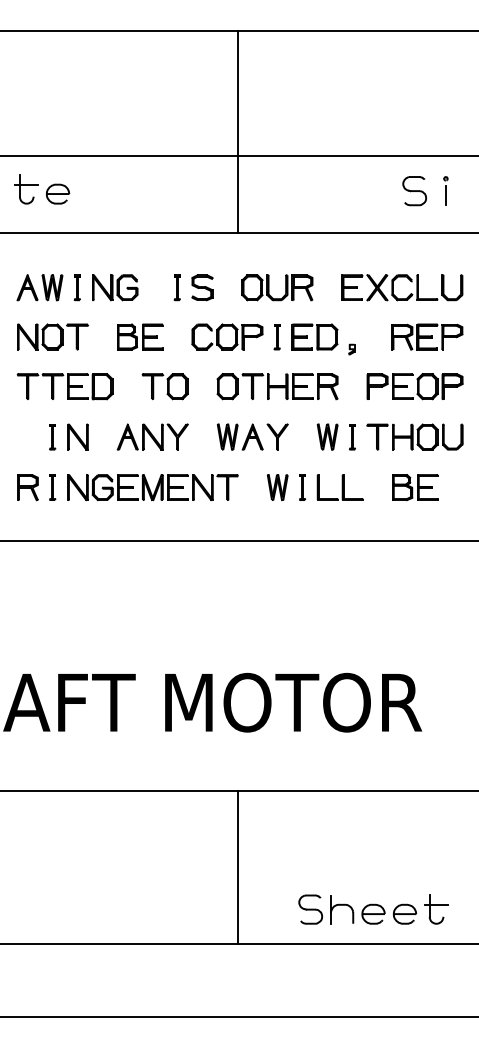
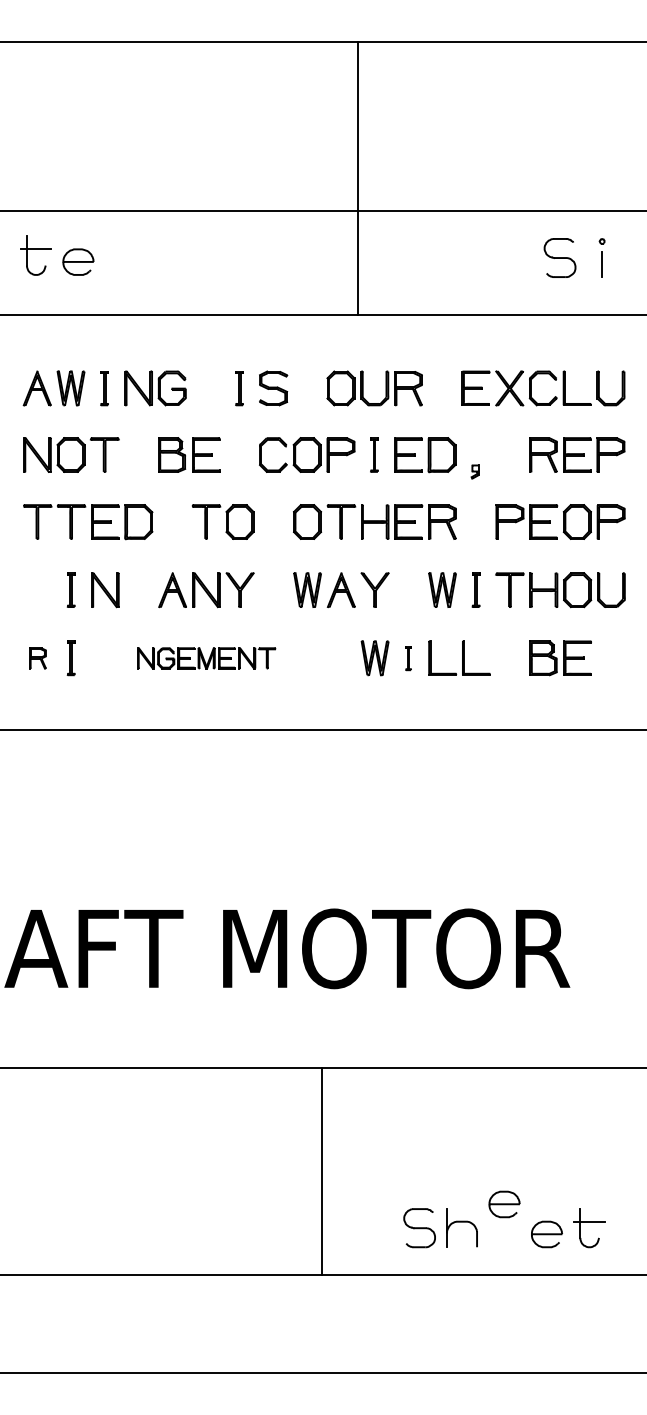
line: (238, 132) -> (357, 178), moved
part: (27, 487) -> (37, 658), size x0.6
part: (152, 487) -> (206, 658), size x0.6
part: (302, 487) -> (408, 658), size x0.7
part: (373, 914) -> (504, 1204), moved

